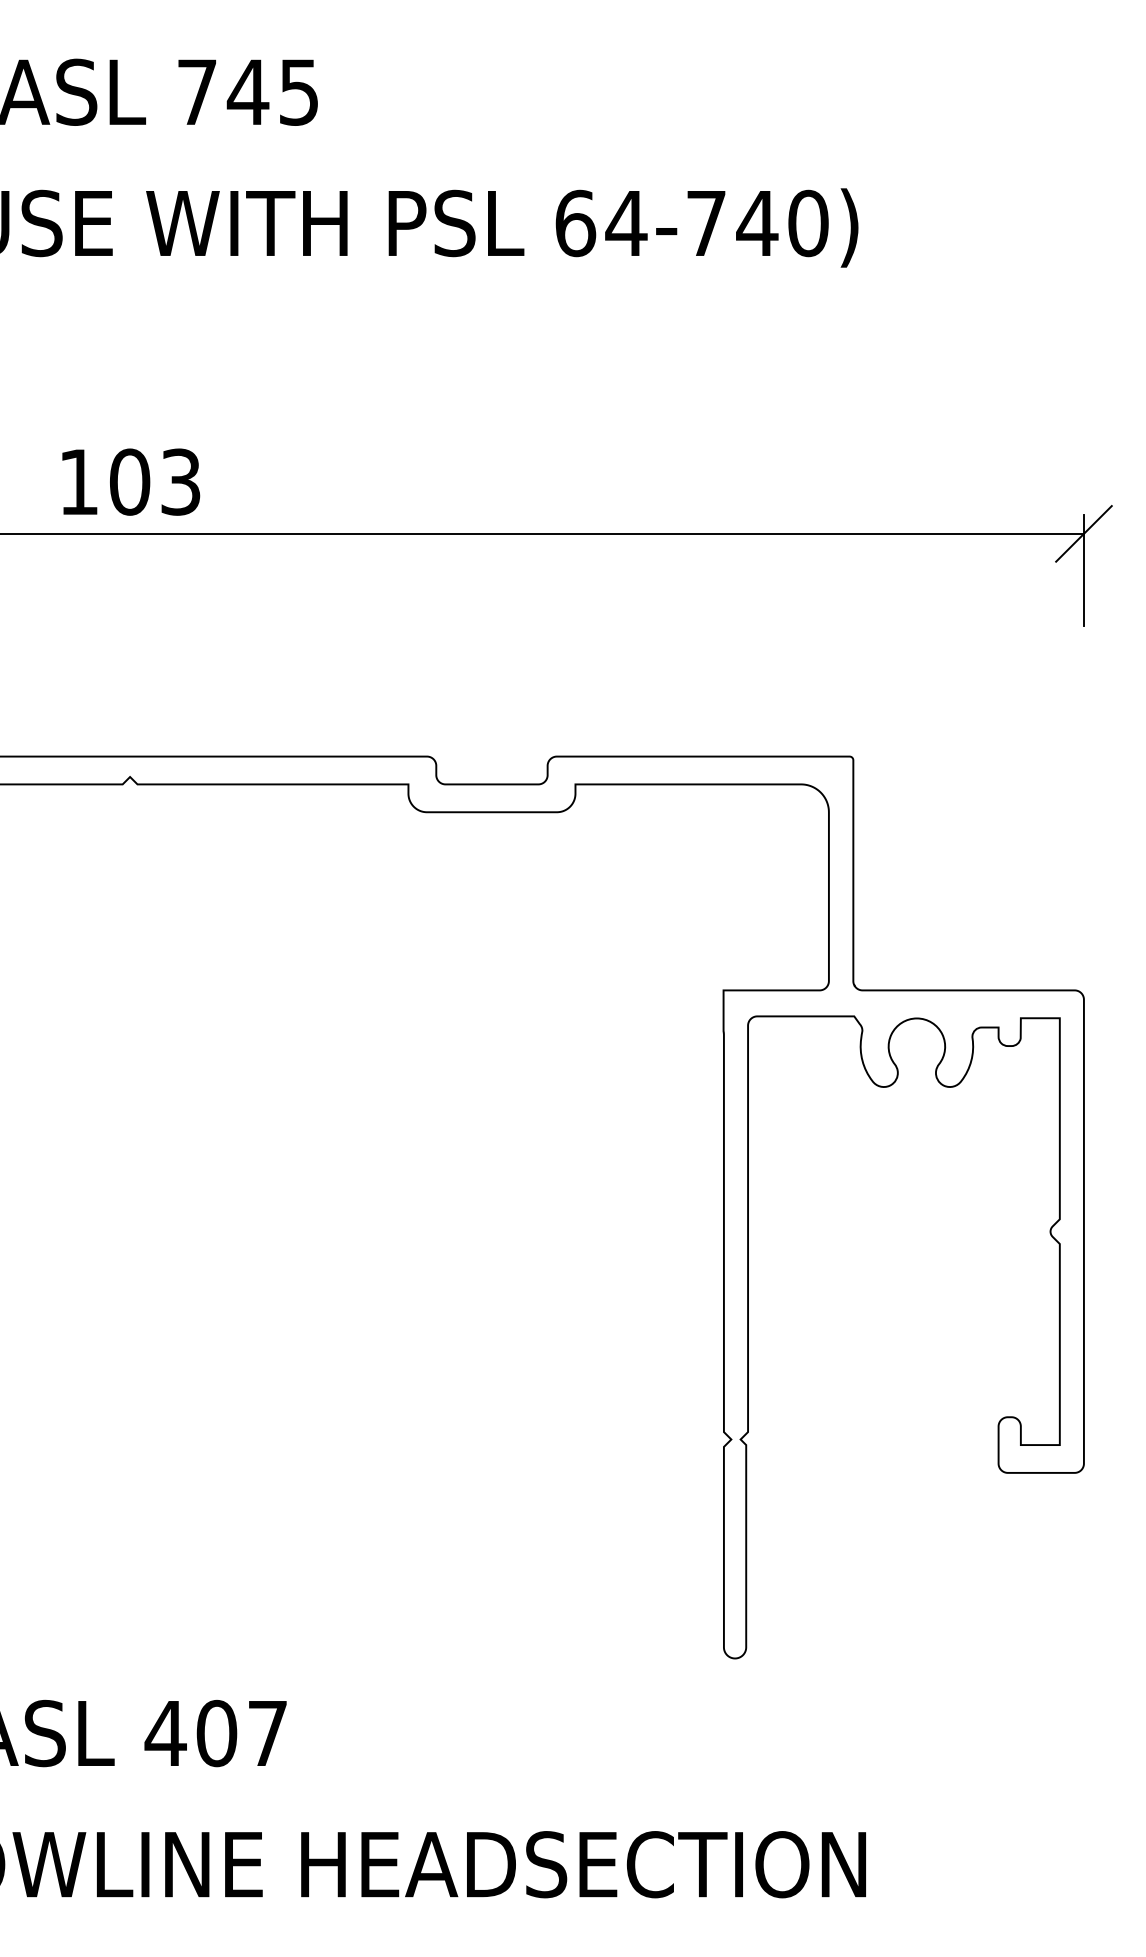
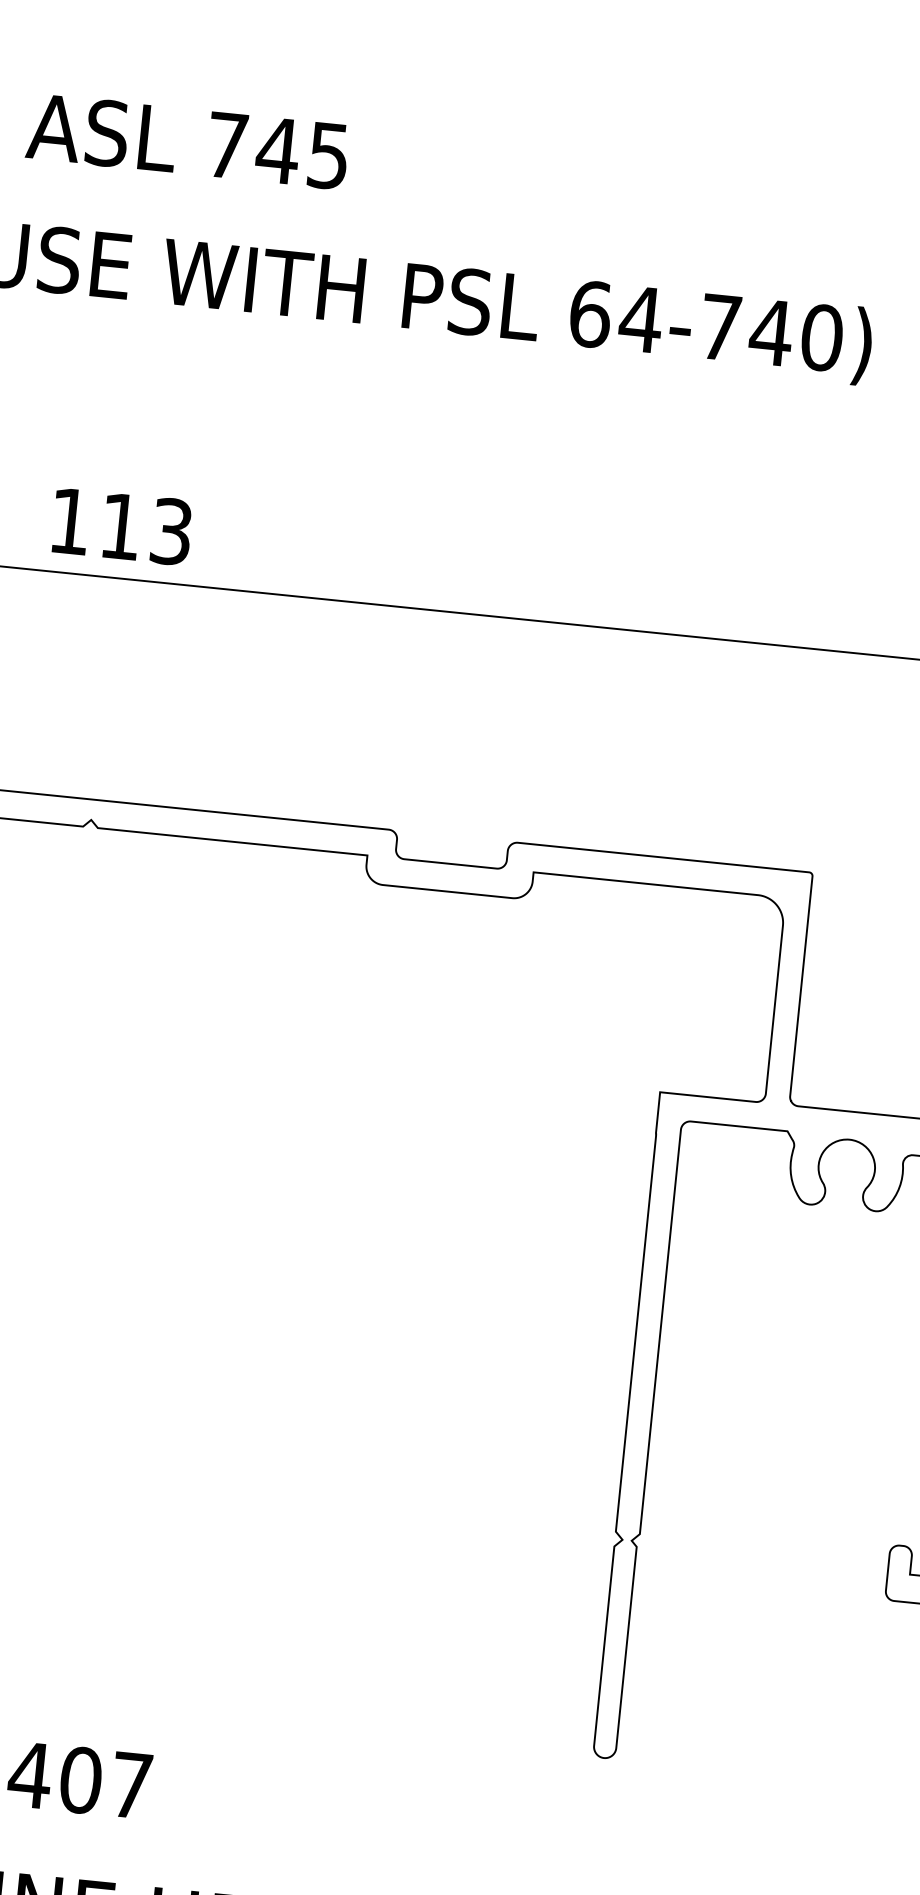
text: (130, 481) -> (121, 526), 103 -> 113

